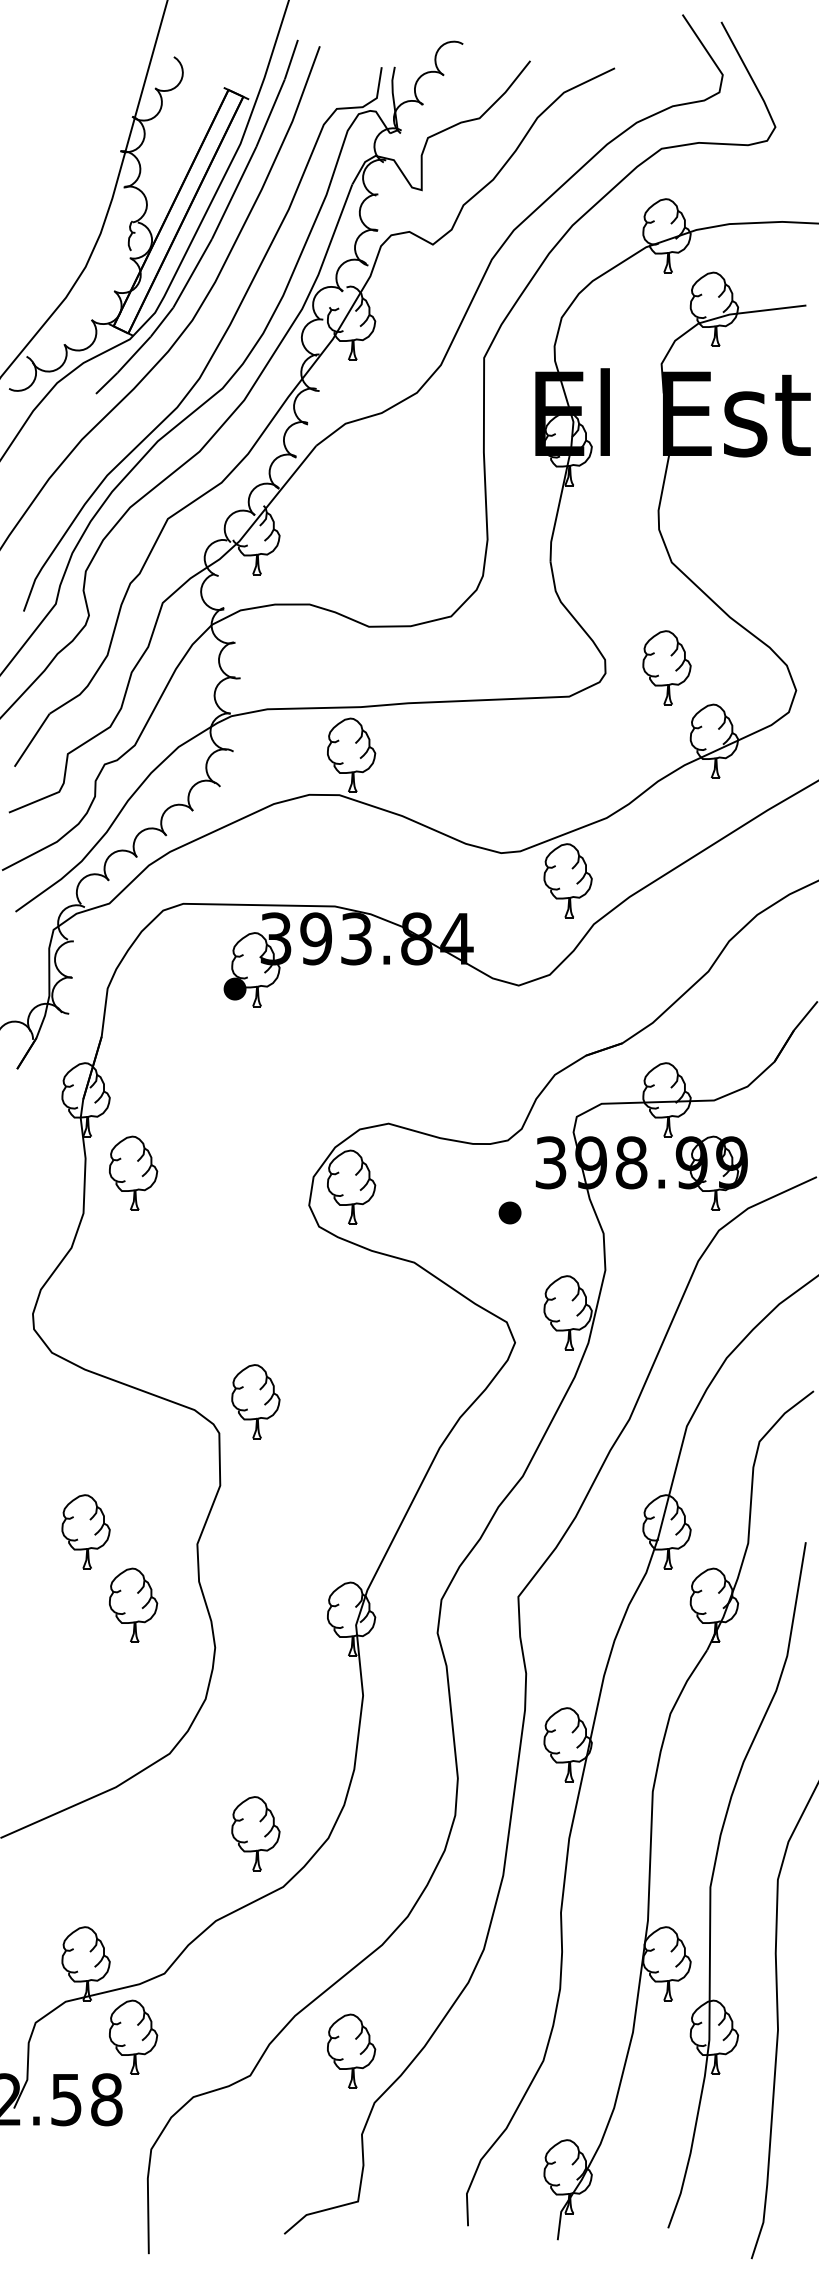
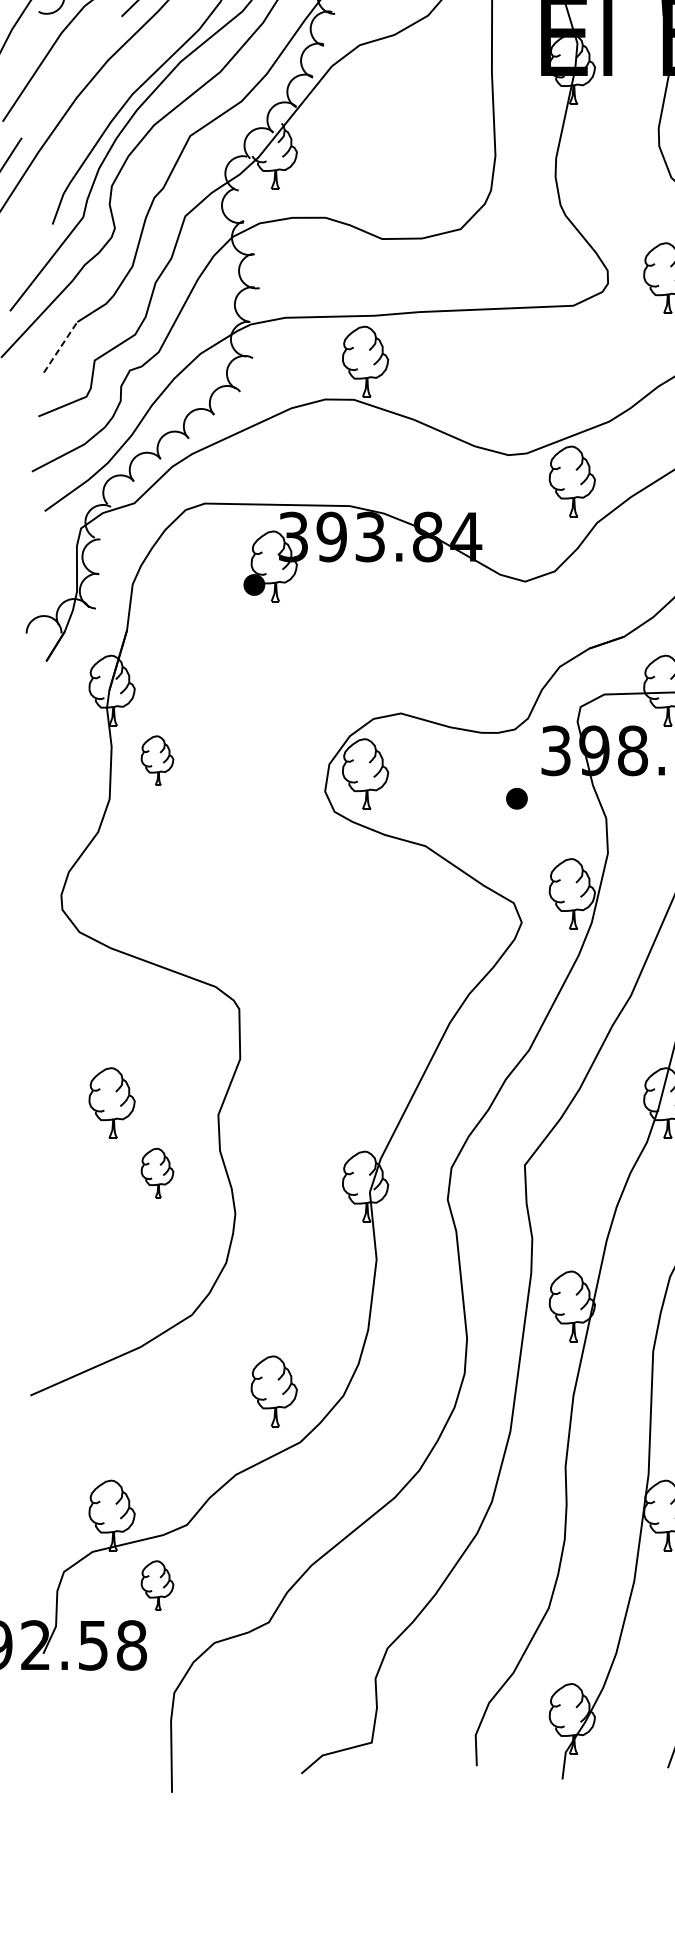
line: (32, 740) -> (60, 347), solid -> dashed
part: (133, 1172) -> (157, 760), size x0.7
part: (255, 1401) -> (273, 978), removed
part: (133, 1604) -> (157, 1172), size x0.7
part: (133, 2036) -> (157, 1585), size x0.7
part: (351, 2050) -> (365, 1598), removed

